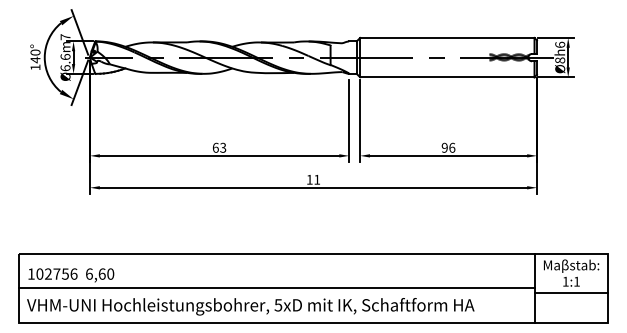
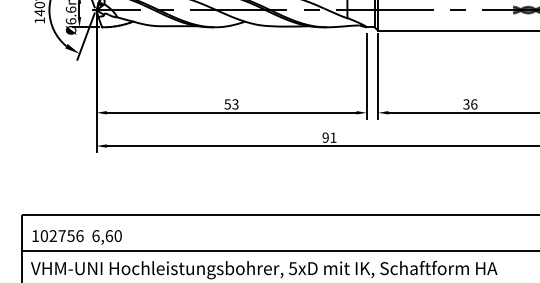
text: (215, 147) -> (227, 104), 63 -> 53
text: (444, 147) -> (466, 104), 96 -> 36
text: (309, 179) -> (325, 137), 11 -> 91

